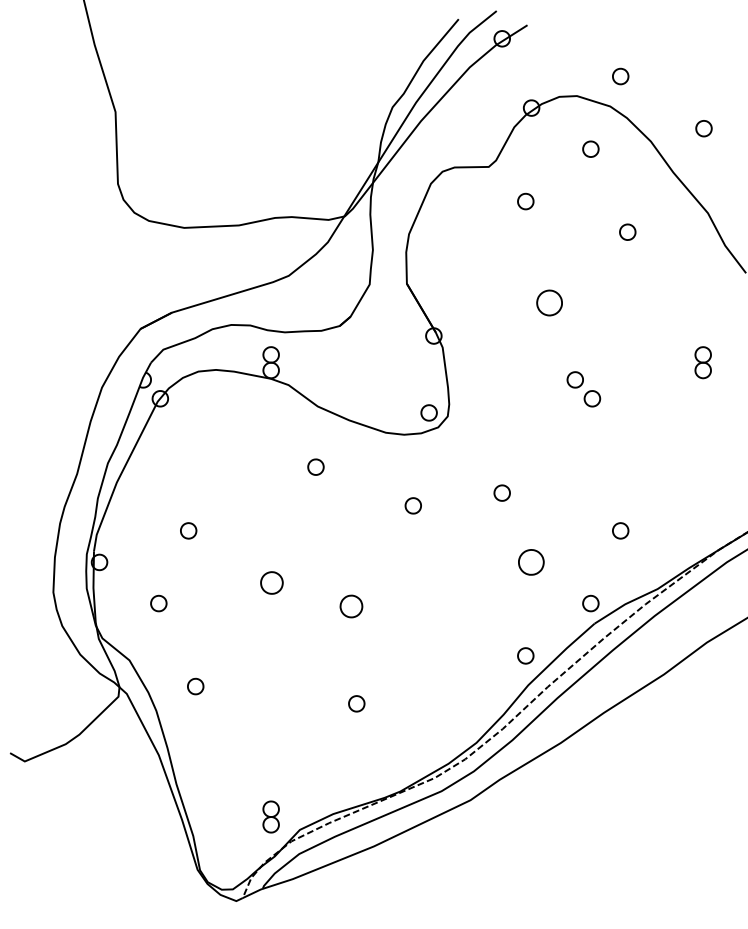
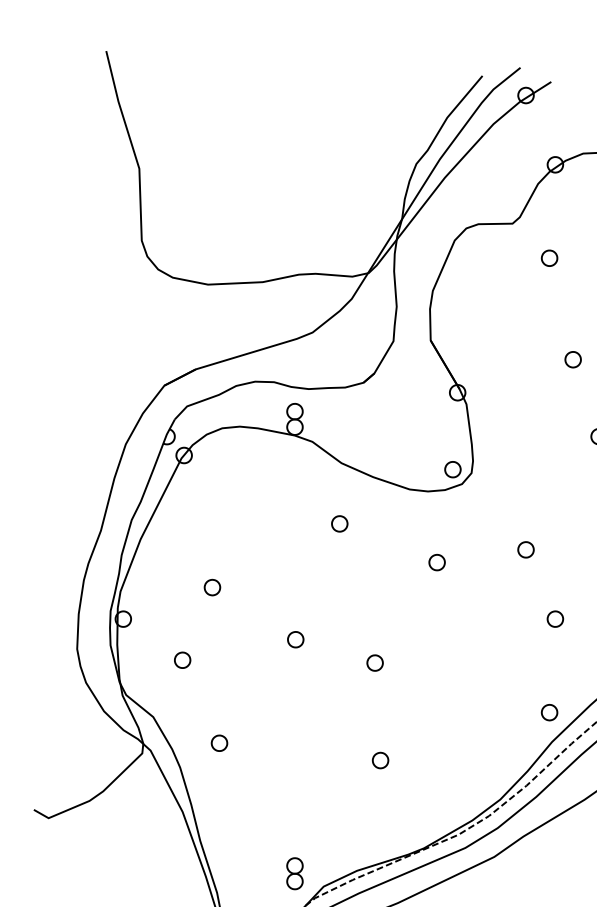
part: (548, 302) -> (572, 359), size x0.62
part: (531, 562) -> (555, 619), size x0.62
part: (271, 582) -> (295, 639), size x0.71
part: (350, 605) -> (374, 662), size x0.71

